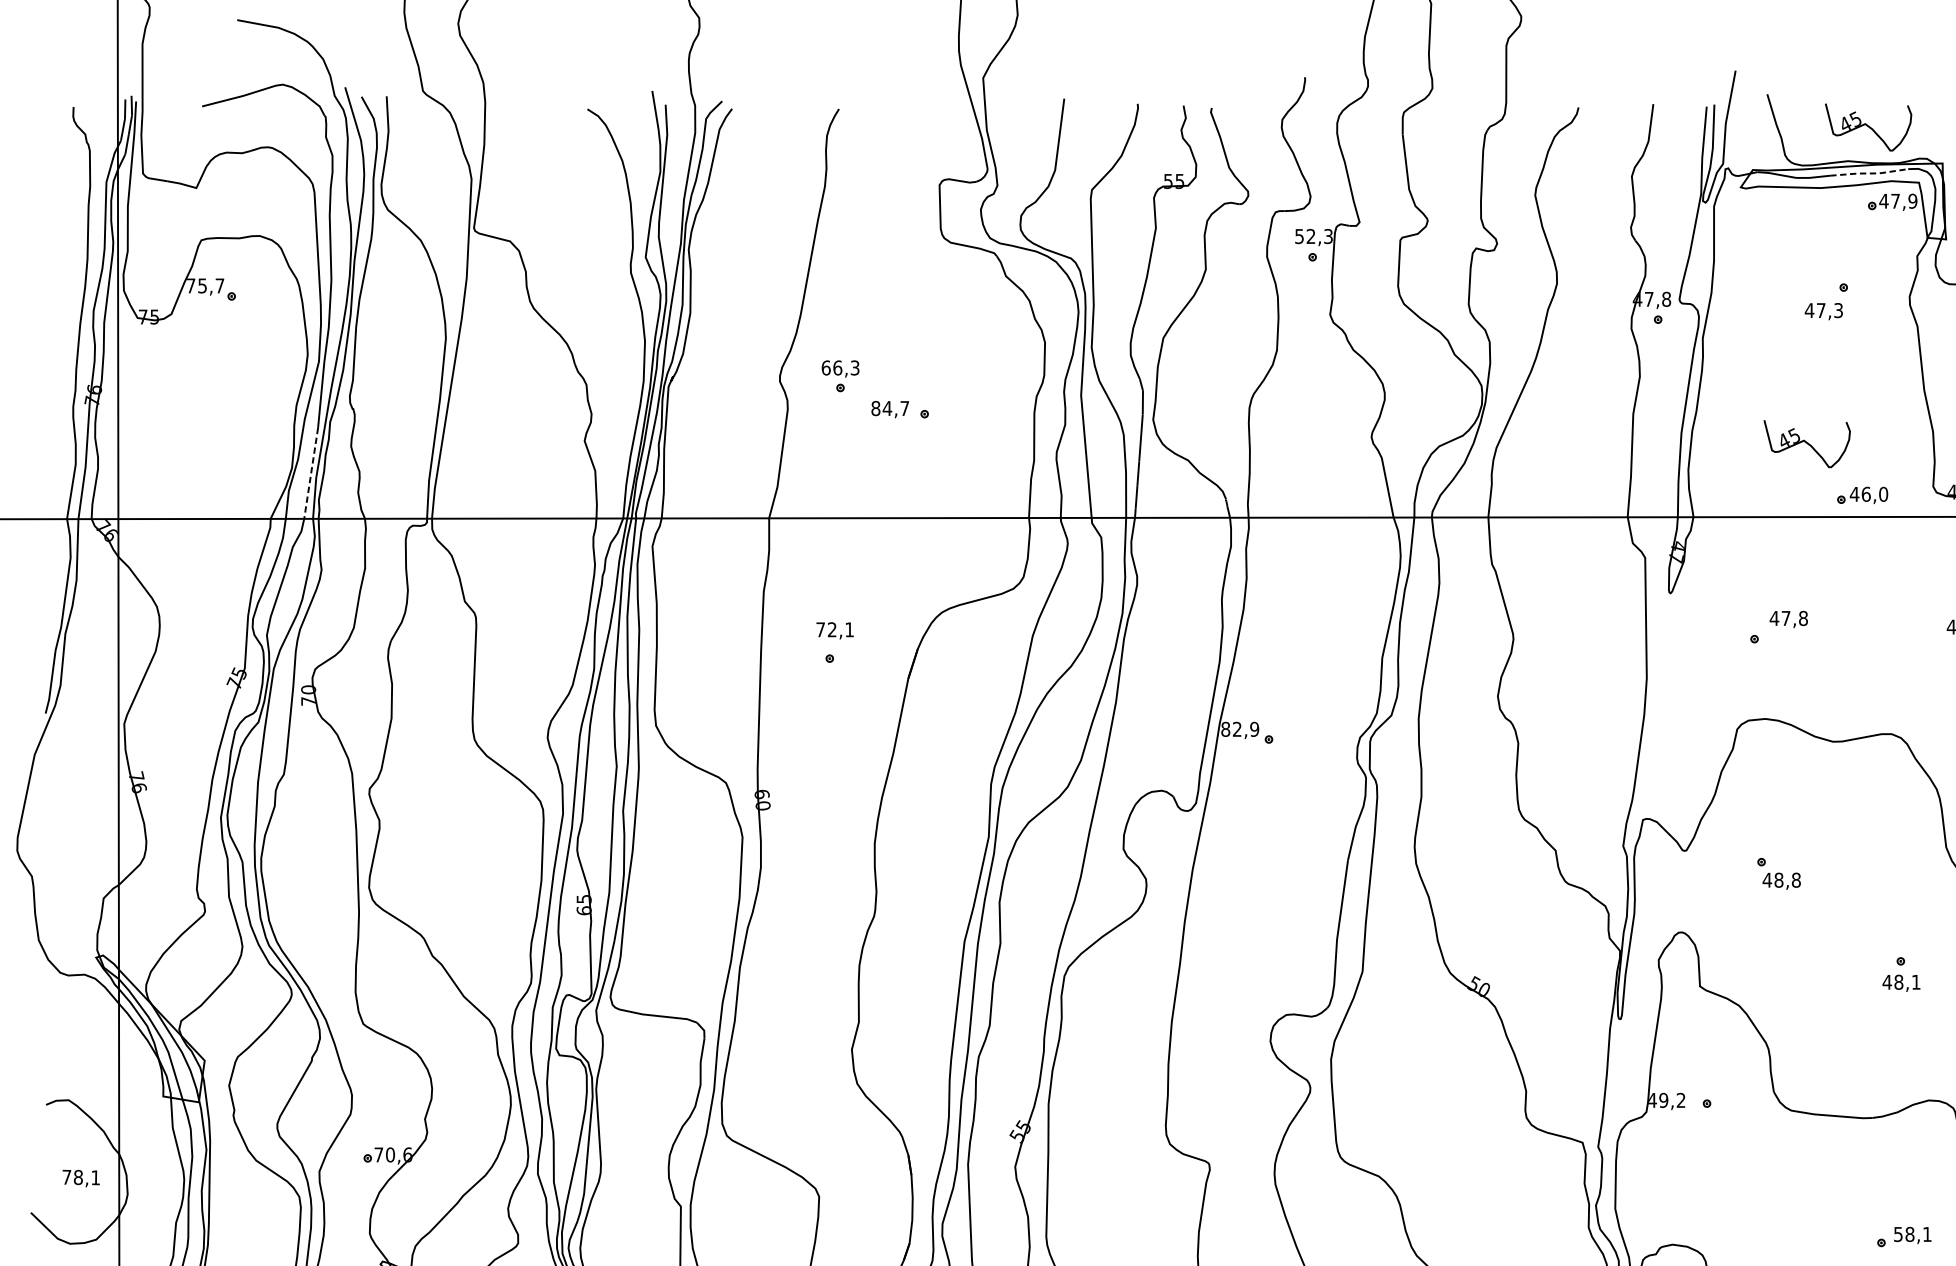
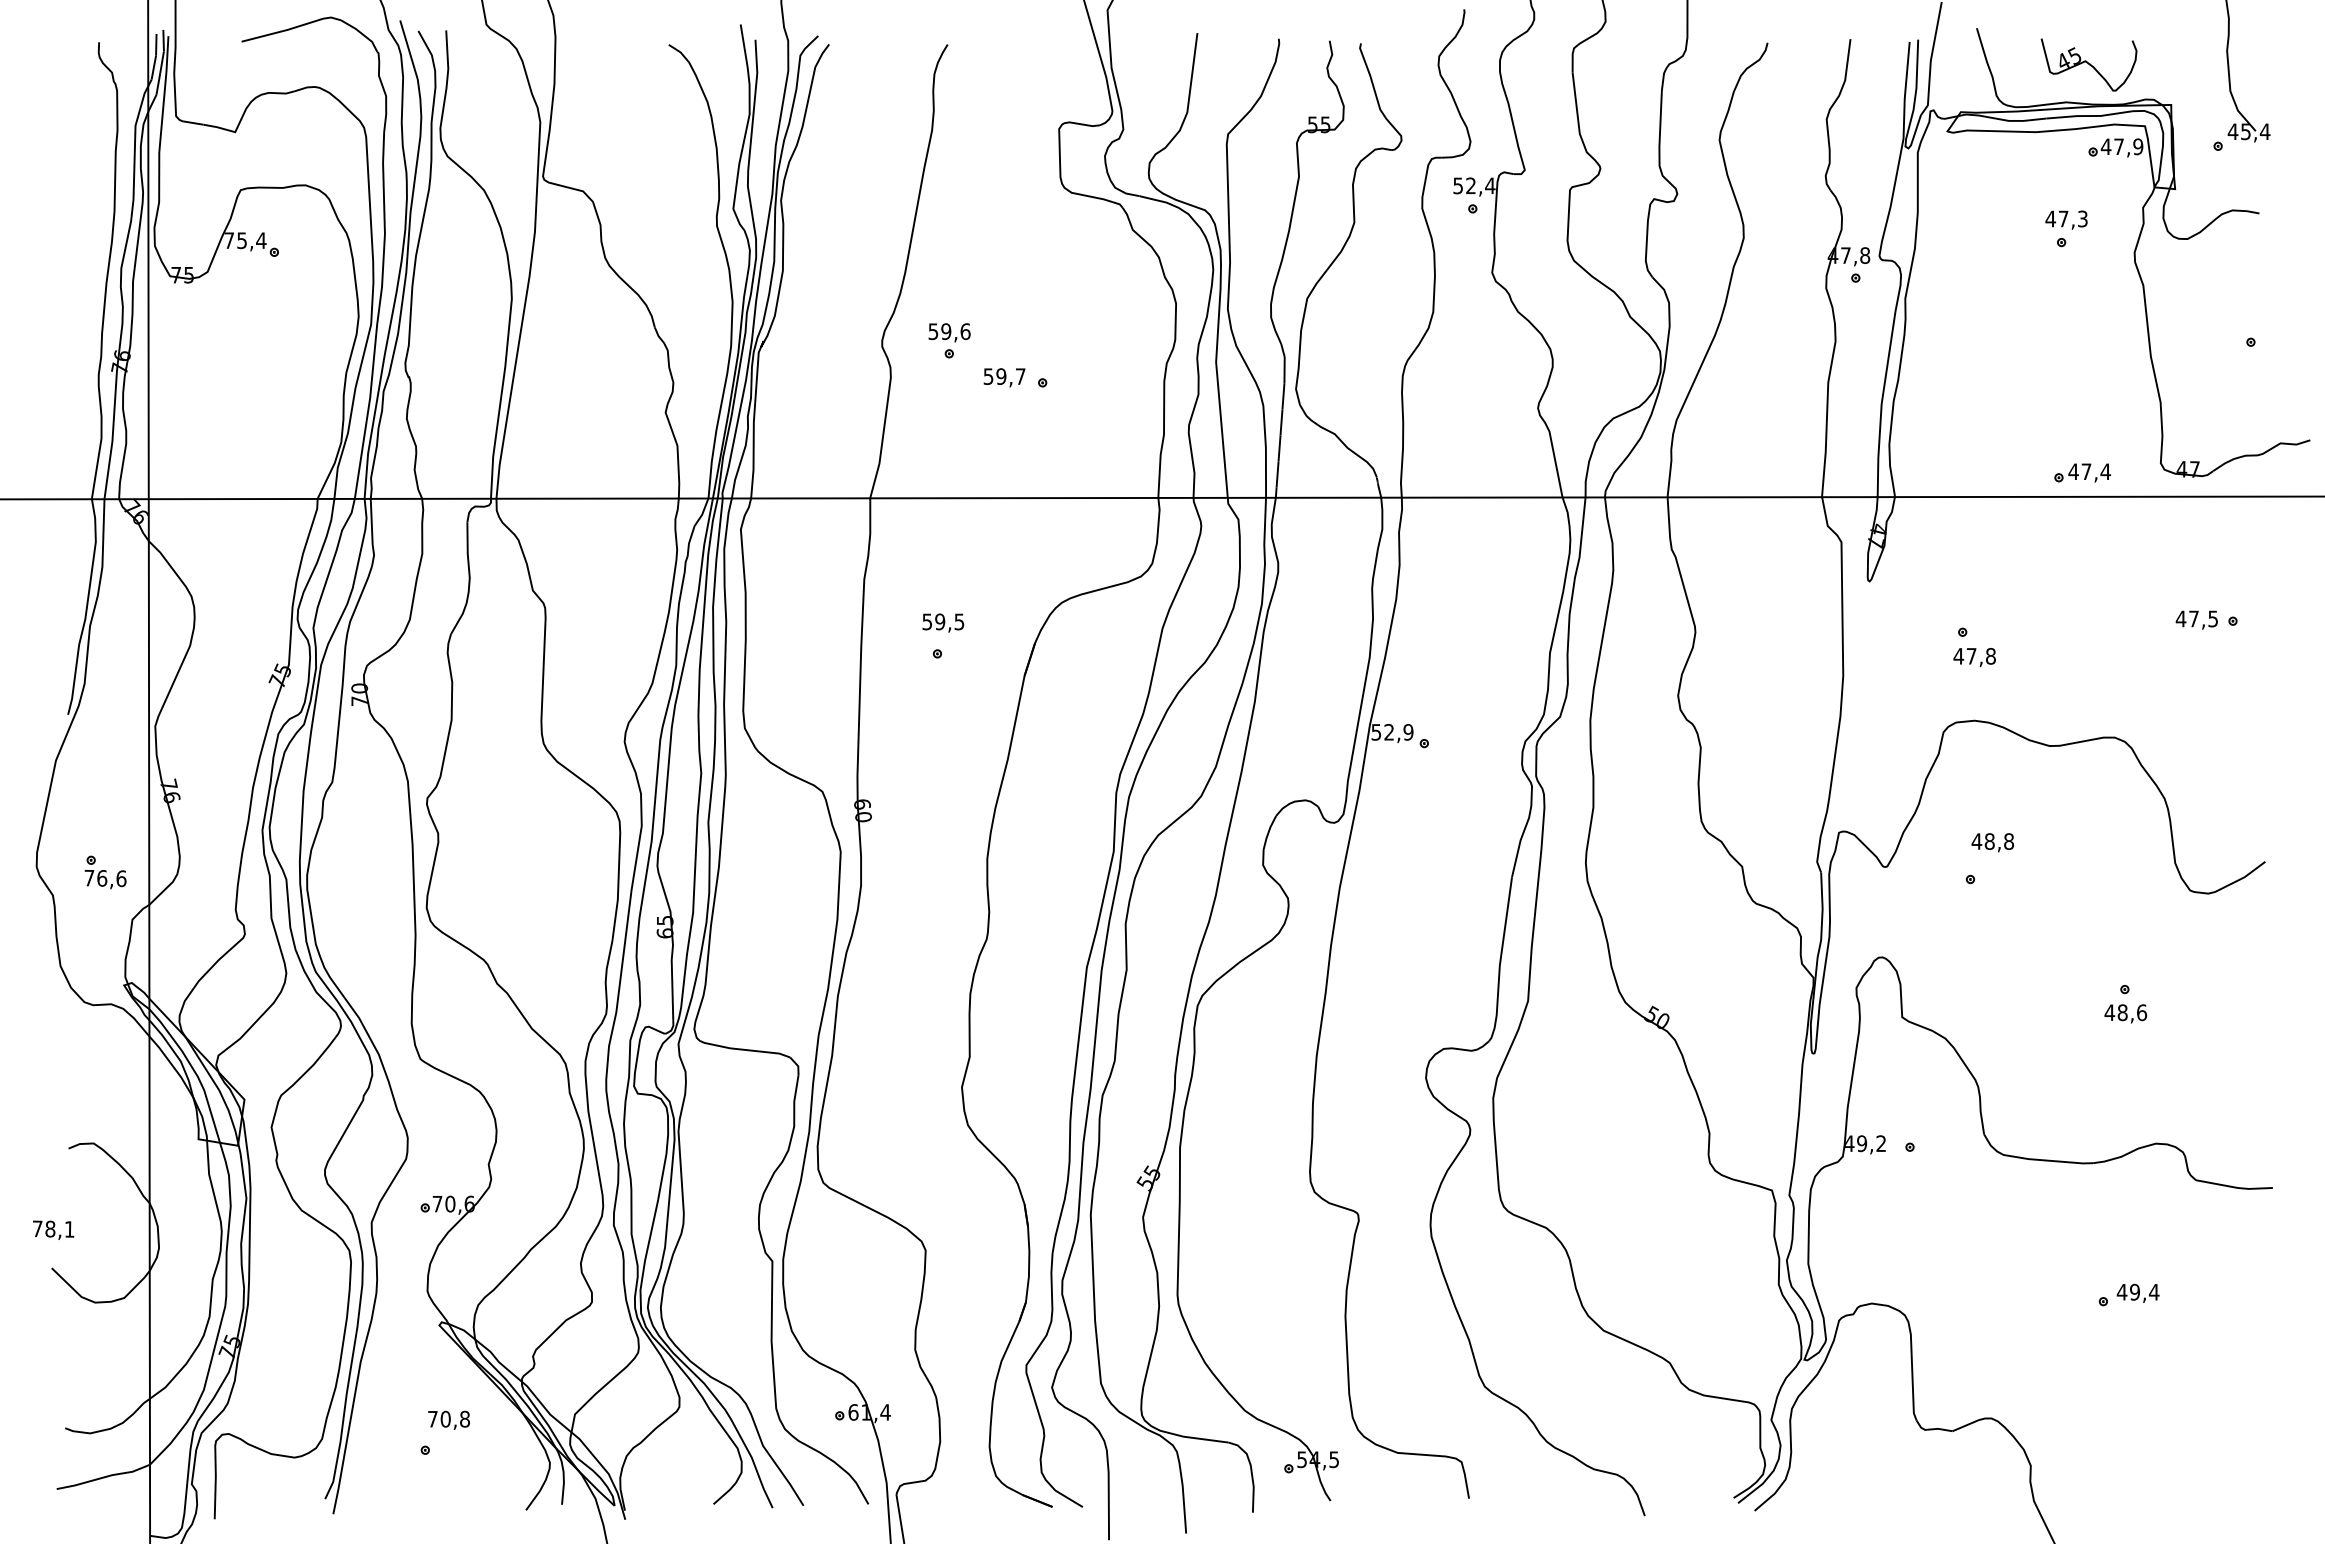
line: (1868, 173) -> (2089, 116), dashed -> solid
text: (1328, 236) -> (1490, 185), 52,3 -> 52,4
text: (220, 285) -> (261, 240), 75,7 -> 75,4
text: (1823, 311) -> (2066, 219), moved
text: (840, 367) -> (949, 331), 66,3 -> 59,6
text: (881, 408) -> (994, 376), 84,7 -> 59,7
part: (1806, 443) -> (2020, 415), removed
line: (311, 473) -> (362, 448), dashed -> solid
text: (1875, 494) -> (2096, 471), 46,0 -> 47,4
text: (1788, 619) -> (1974, 657), moved
text: (835, 629) -> (943, 621), 72,1 -> 59,5
text: (1225, 728) -> (1376, 731), 82,9 -> 52,9
part: (79, 855) -> (105, 872), added
text: (1781, 881) -> (1992, 842), moved
text: (1916, 982) -> (2142, 1012), 48,1 -> 48,6
text: (81, 1177) -> (53, 1229), moved
text: (1912, 1234) -> (2137, 1292), 58,1 -> 49,4

